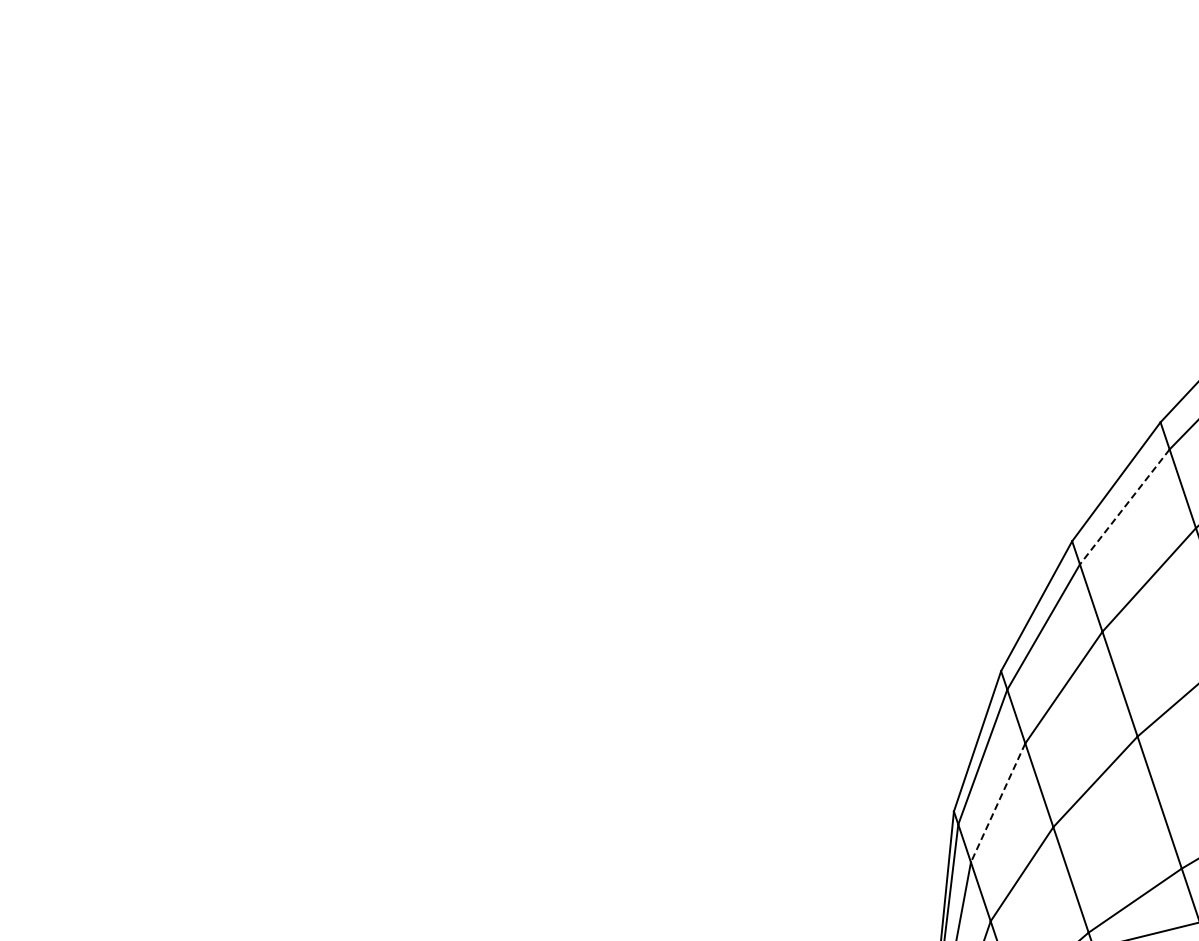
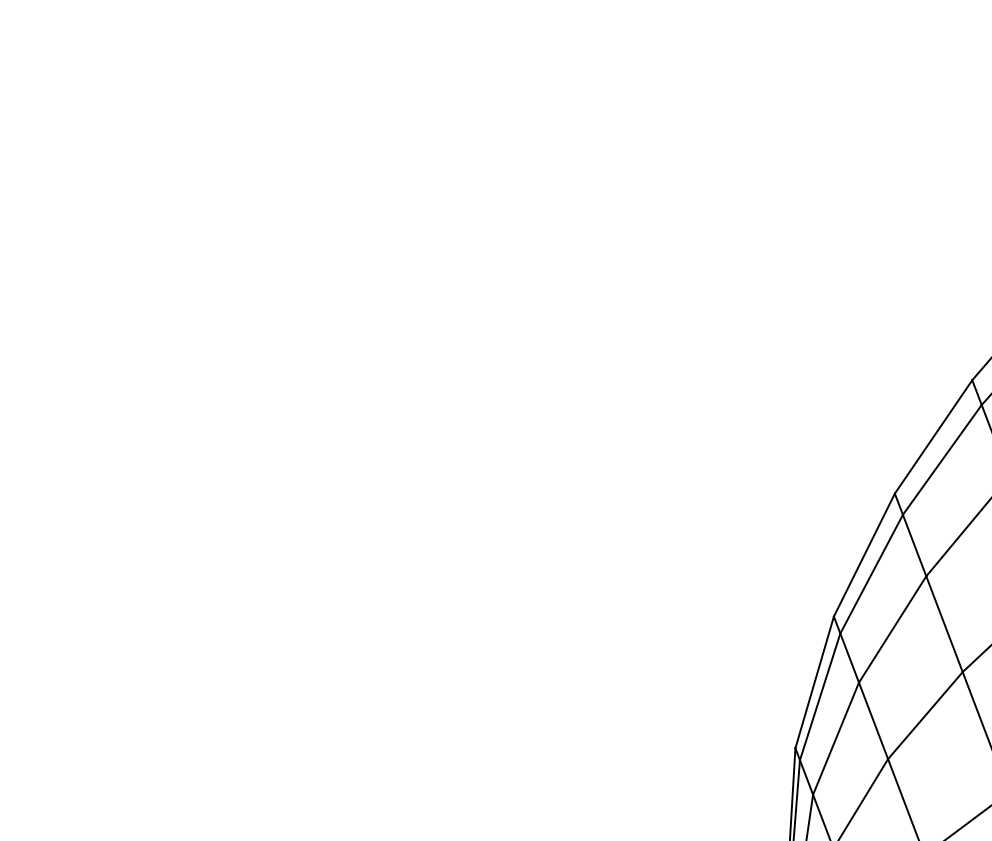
line: (1124, 506) -> (942, 459), dashed -> solid
line: (997, 803) -> (835, 739), dashed -> solid

